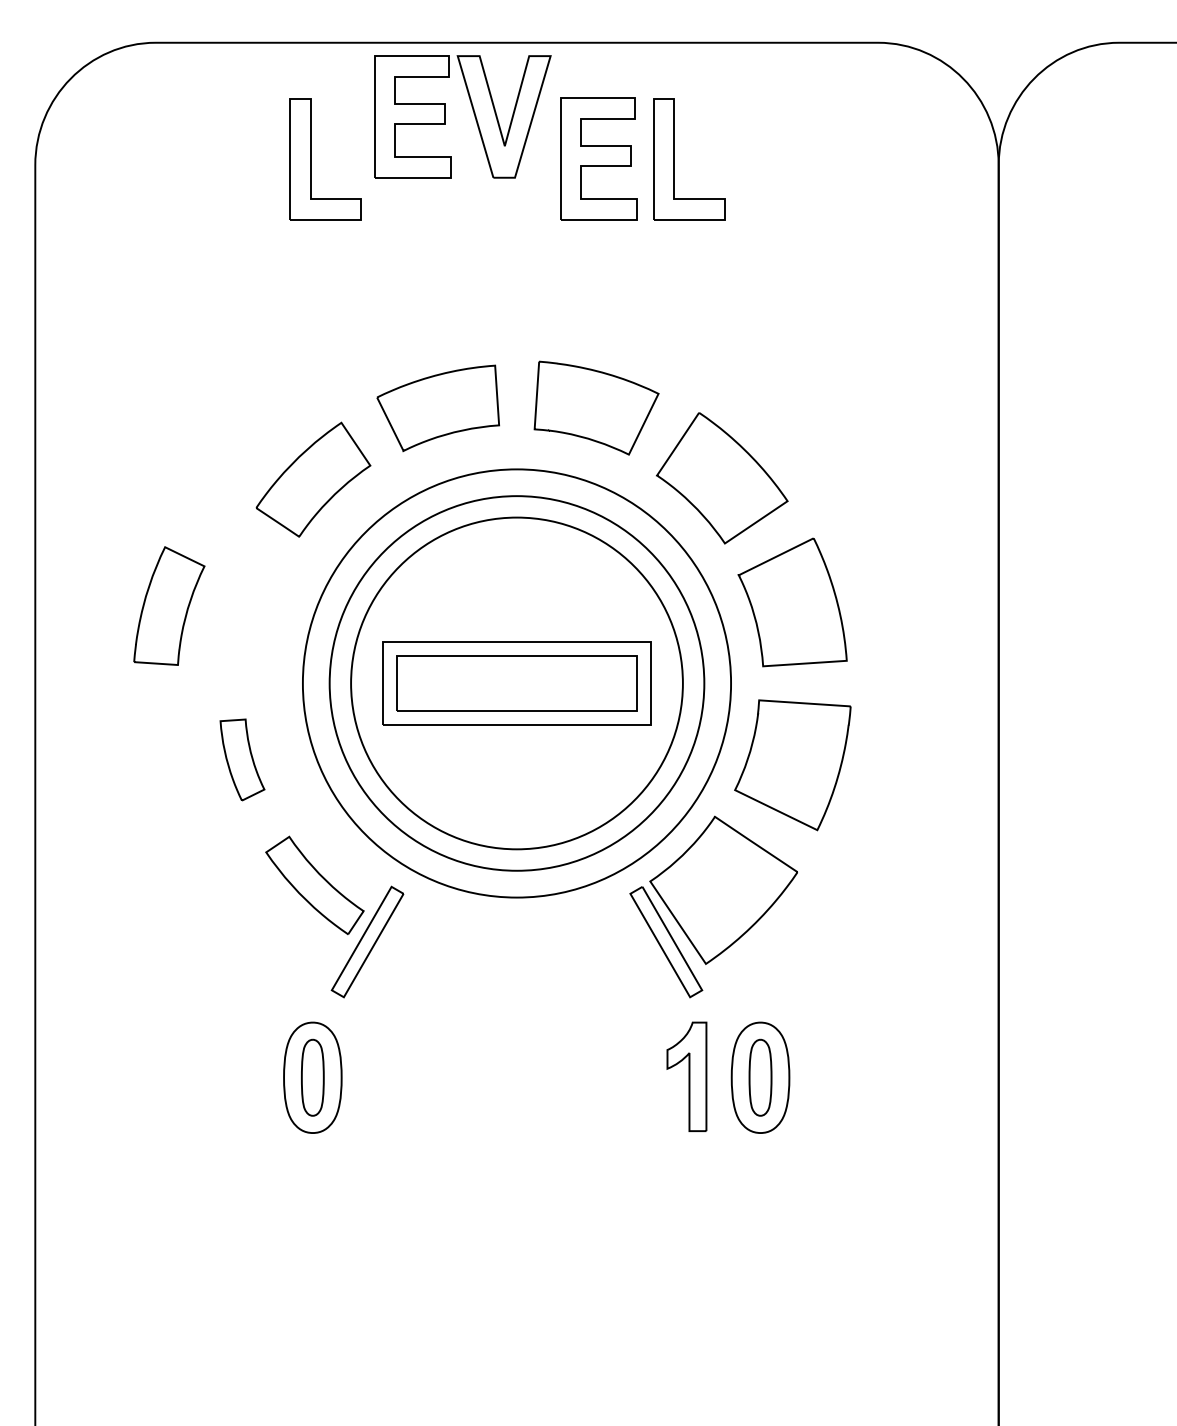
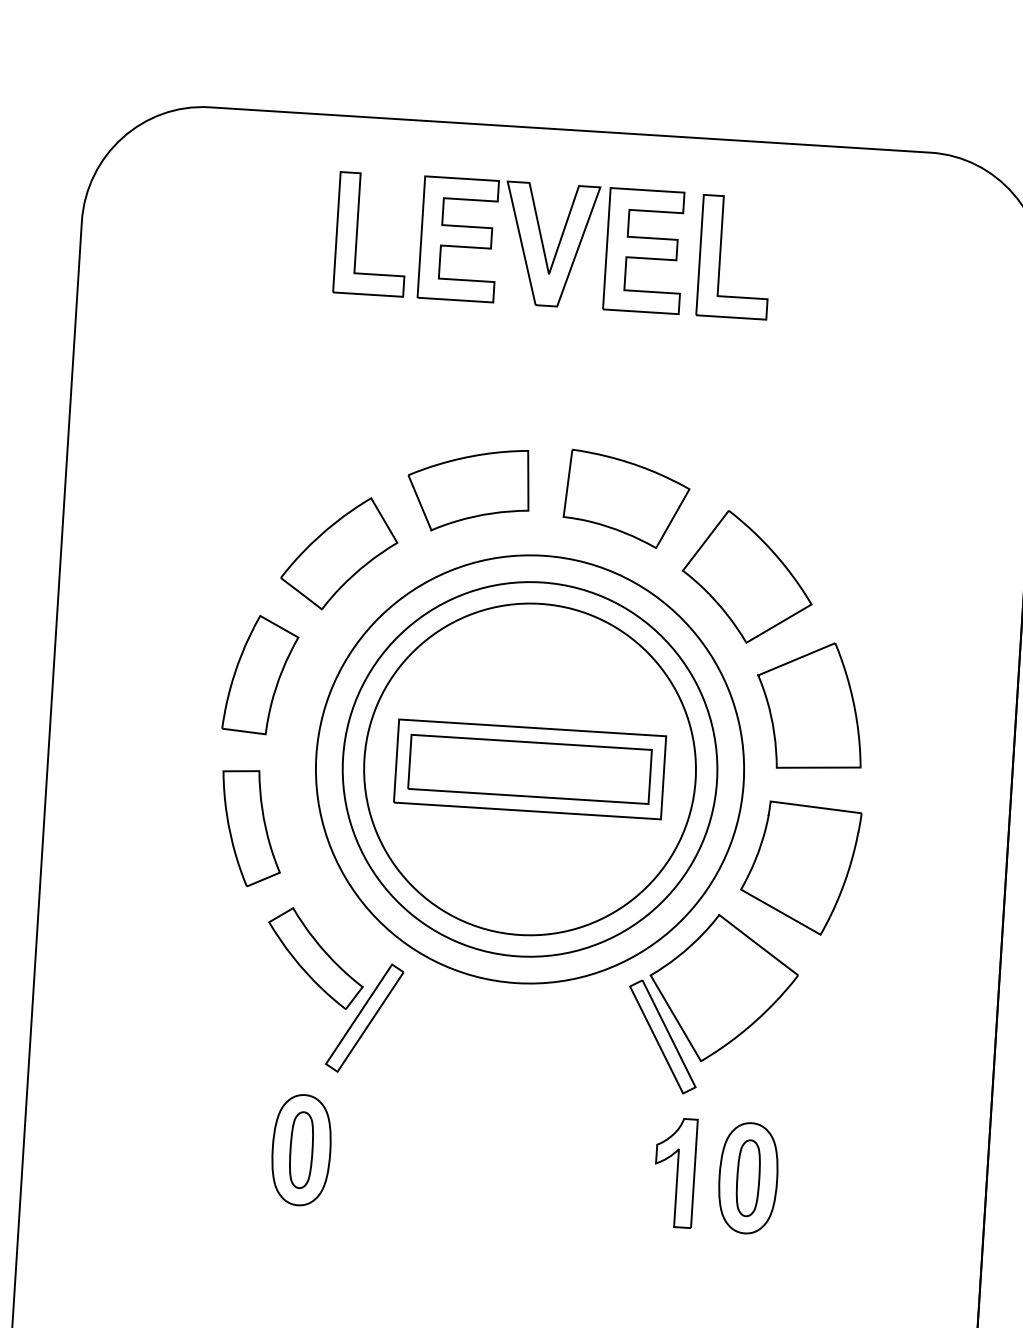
part: (473, 113) -> (519, 239), moved
part: (169, 605) -> (260, 674), moved
part: (242, 759) -> (251, 828), size x1.43

